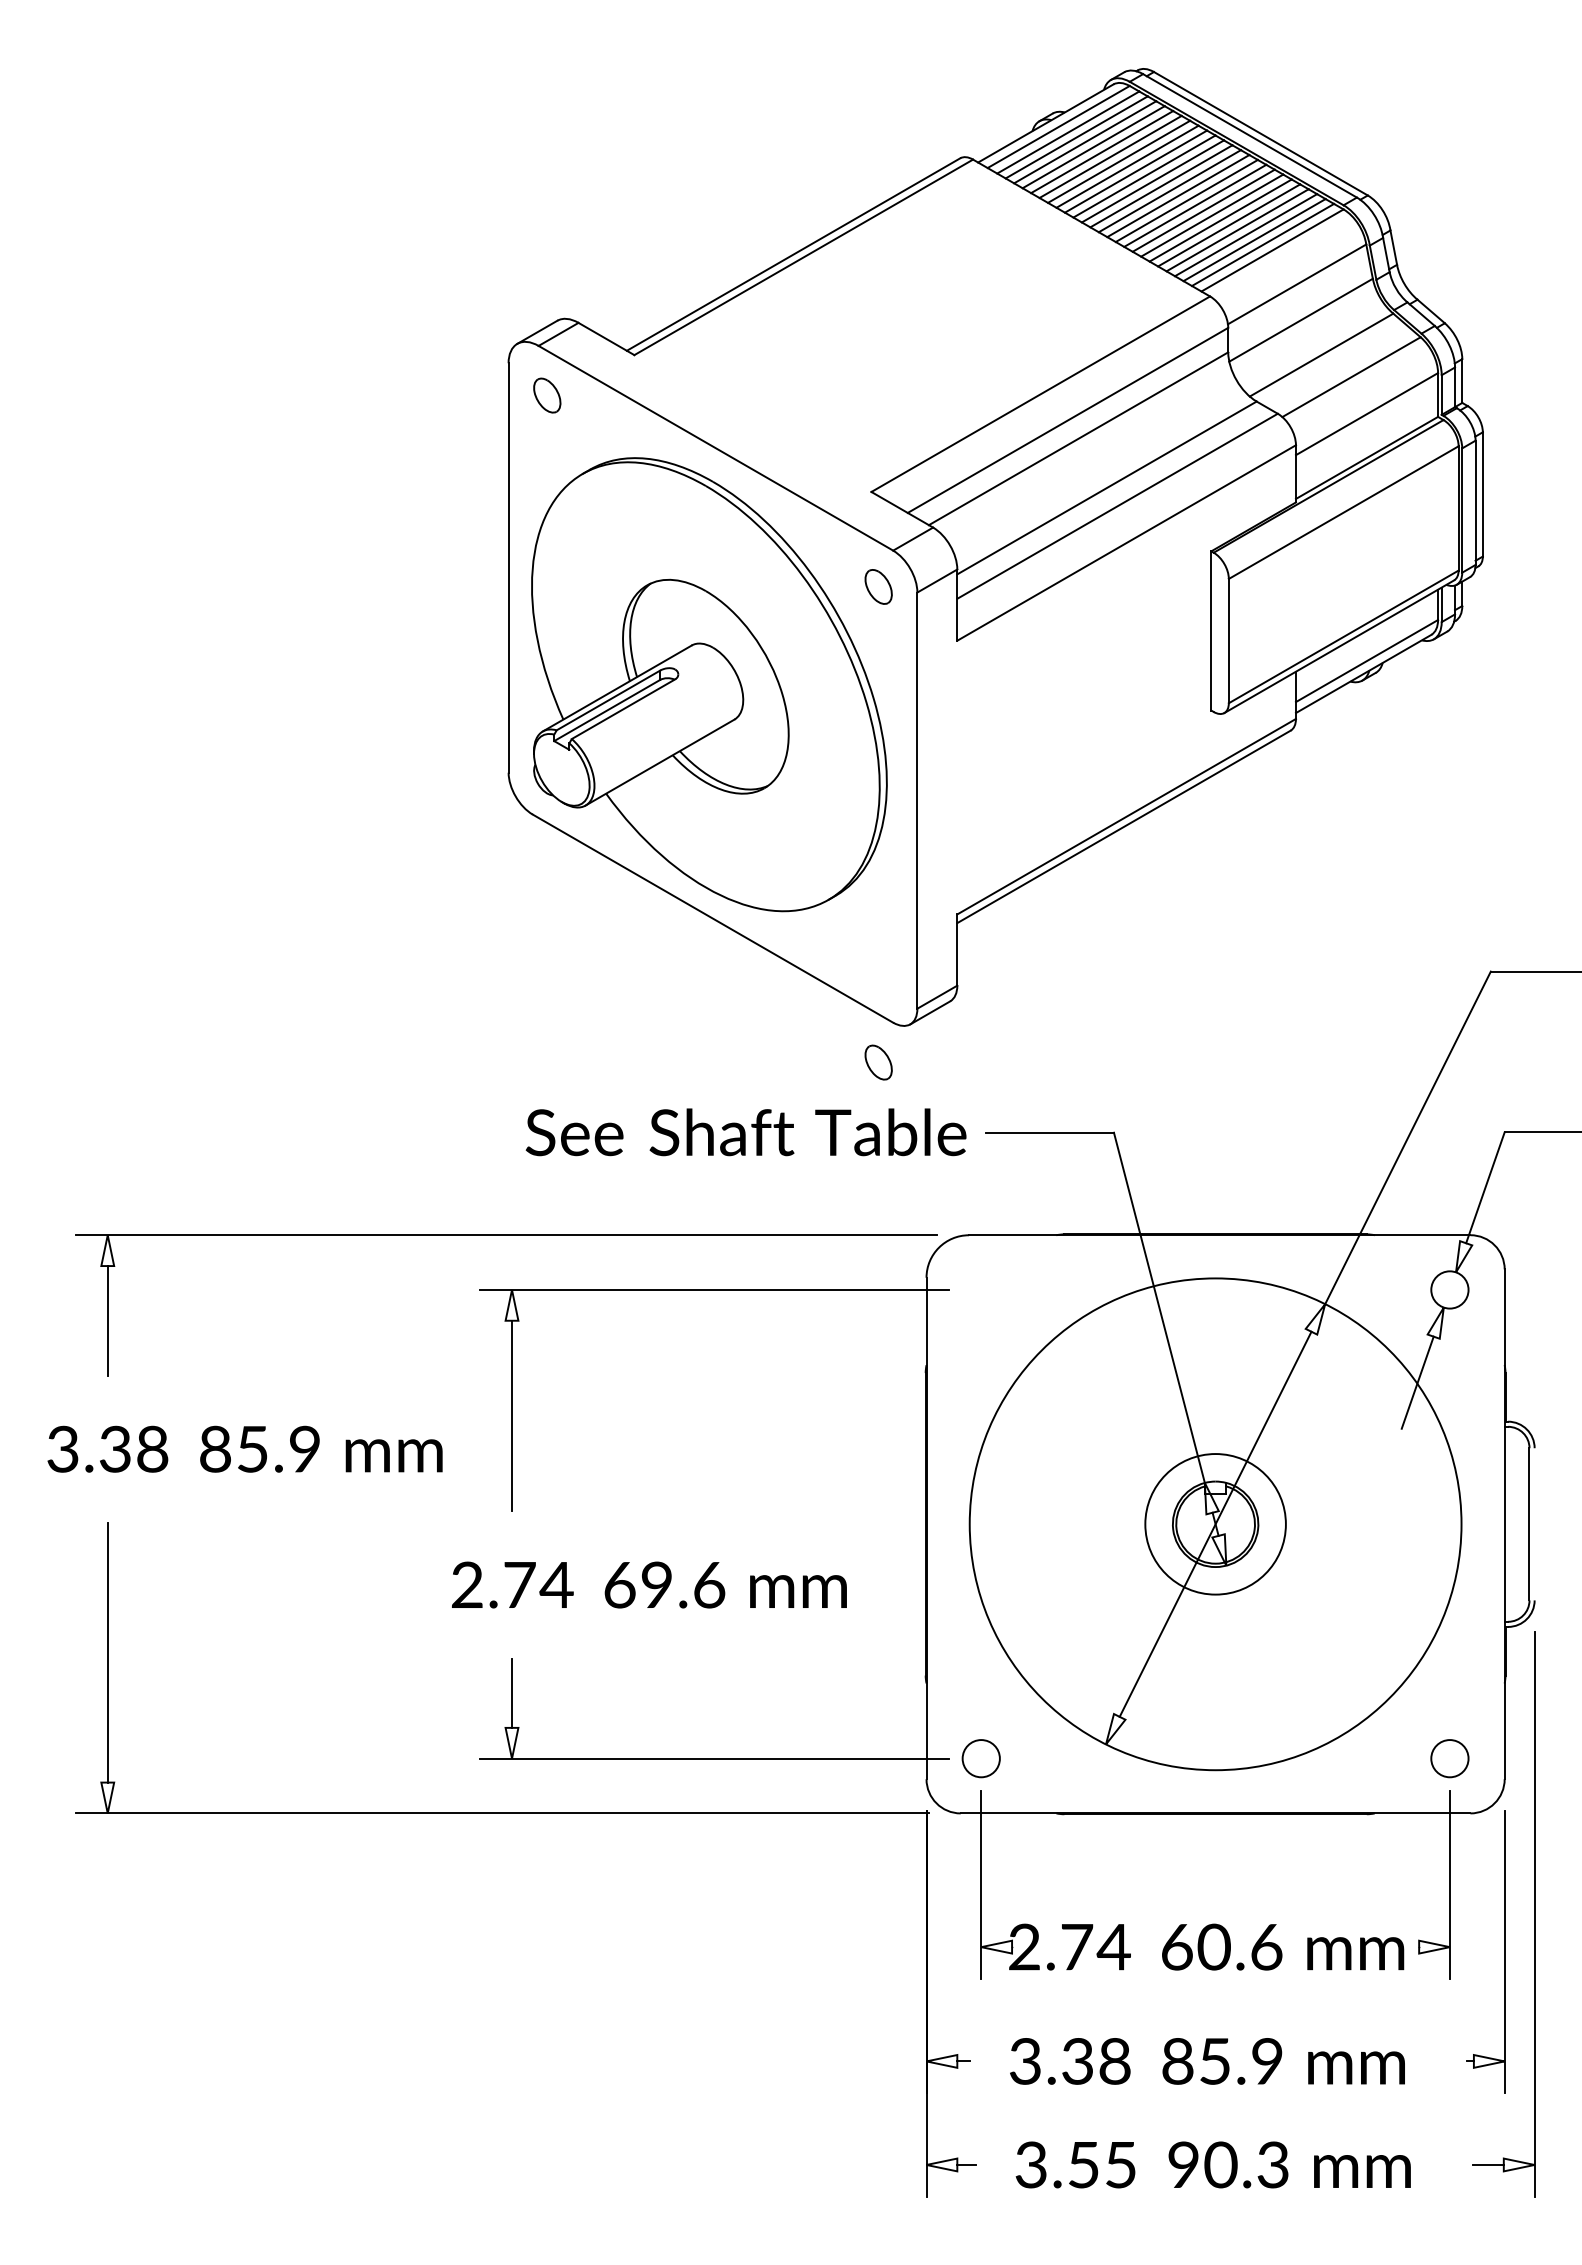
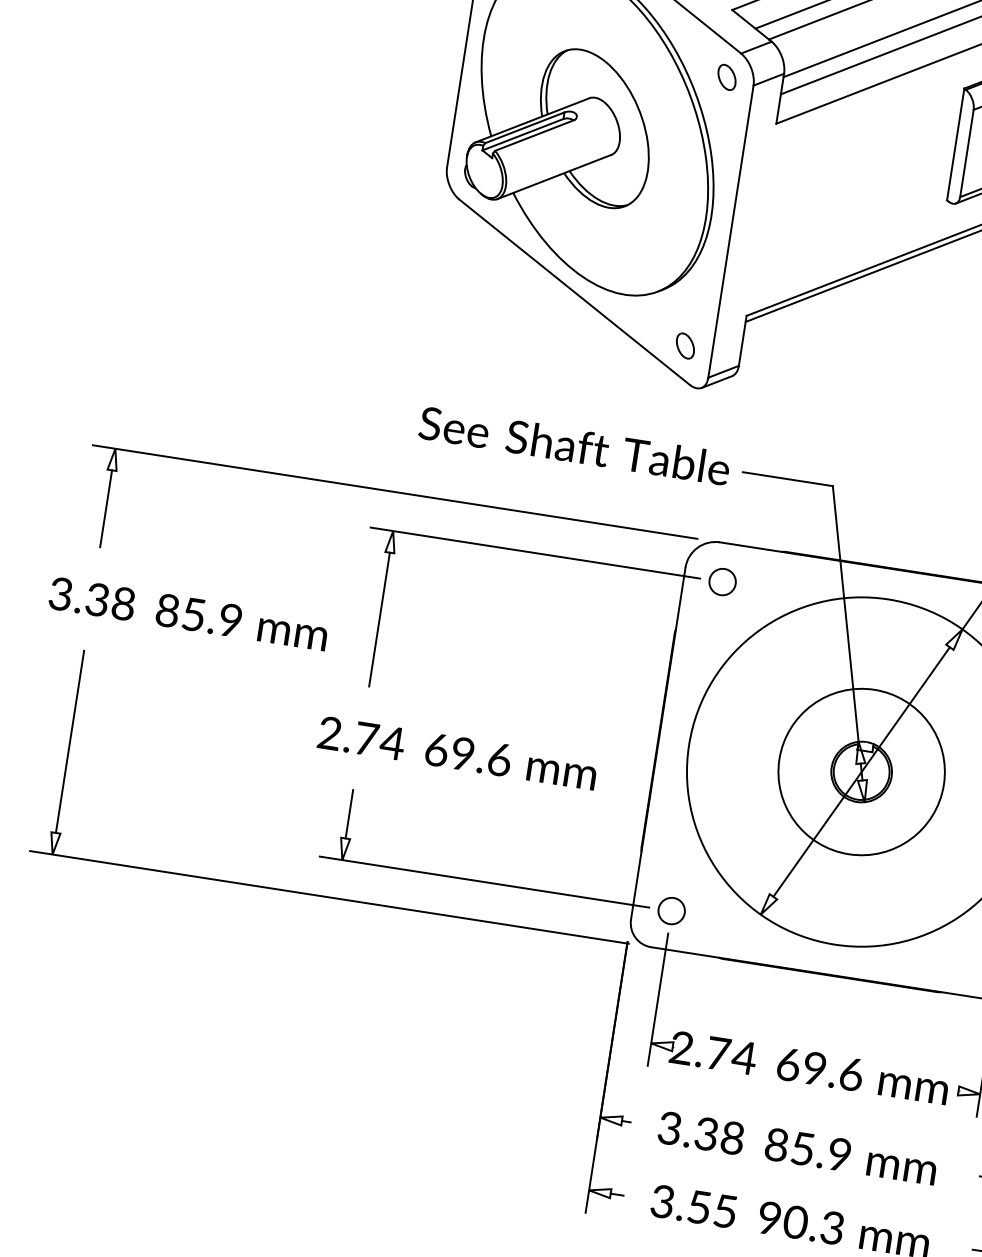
part: (878, 1062) -> (685, 345), moved
circle: (980, 1289) -> (722, 581), added
circle: (1215, 1524) -> (861, 772), size x1.67
text: (1213, 1947) -> (814, 1068), 60.6 -> 69.6

